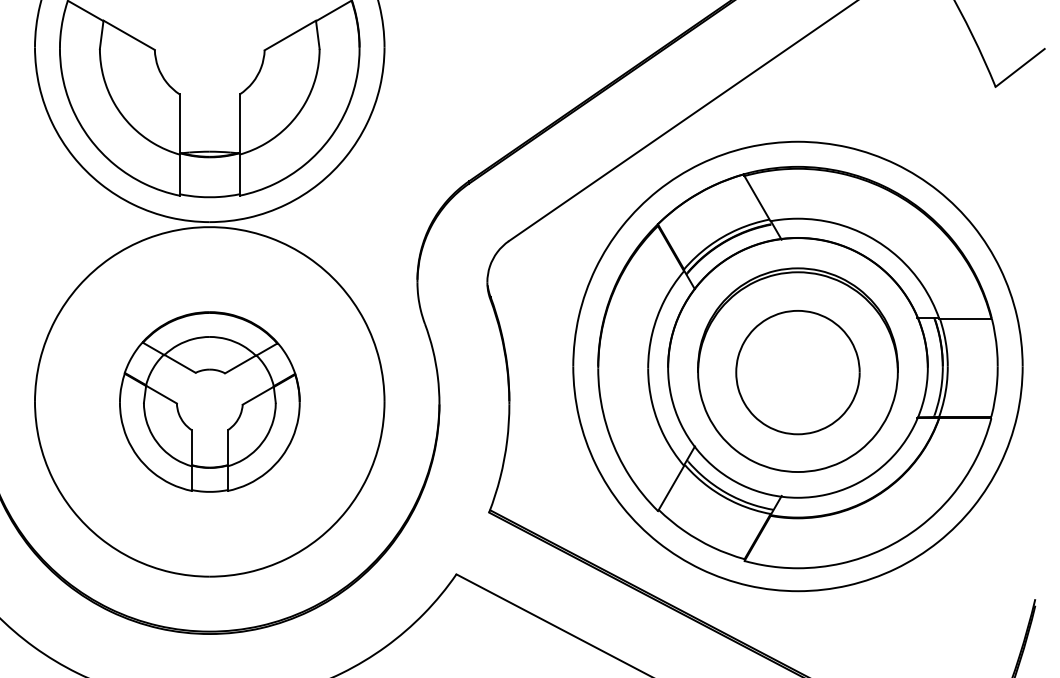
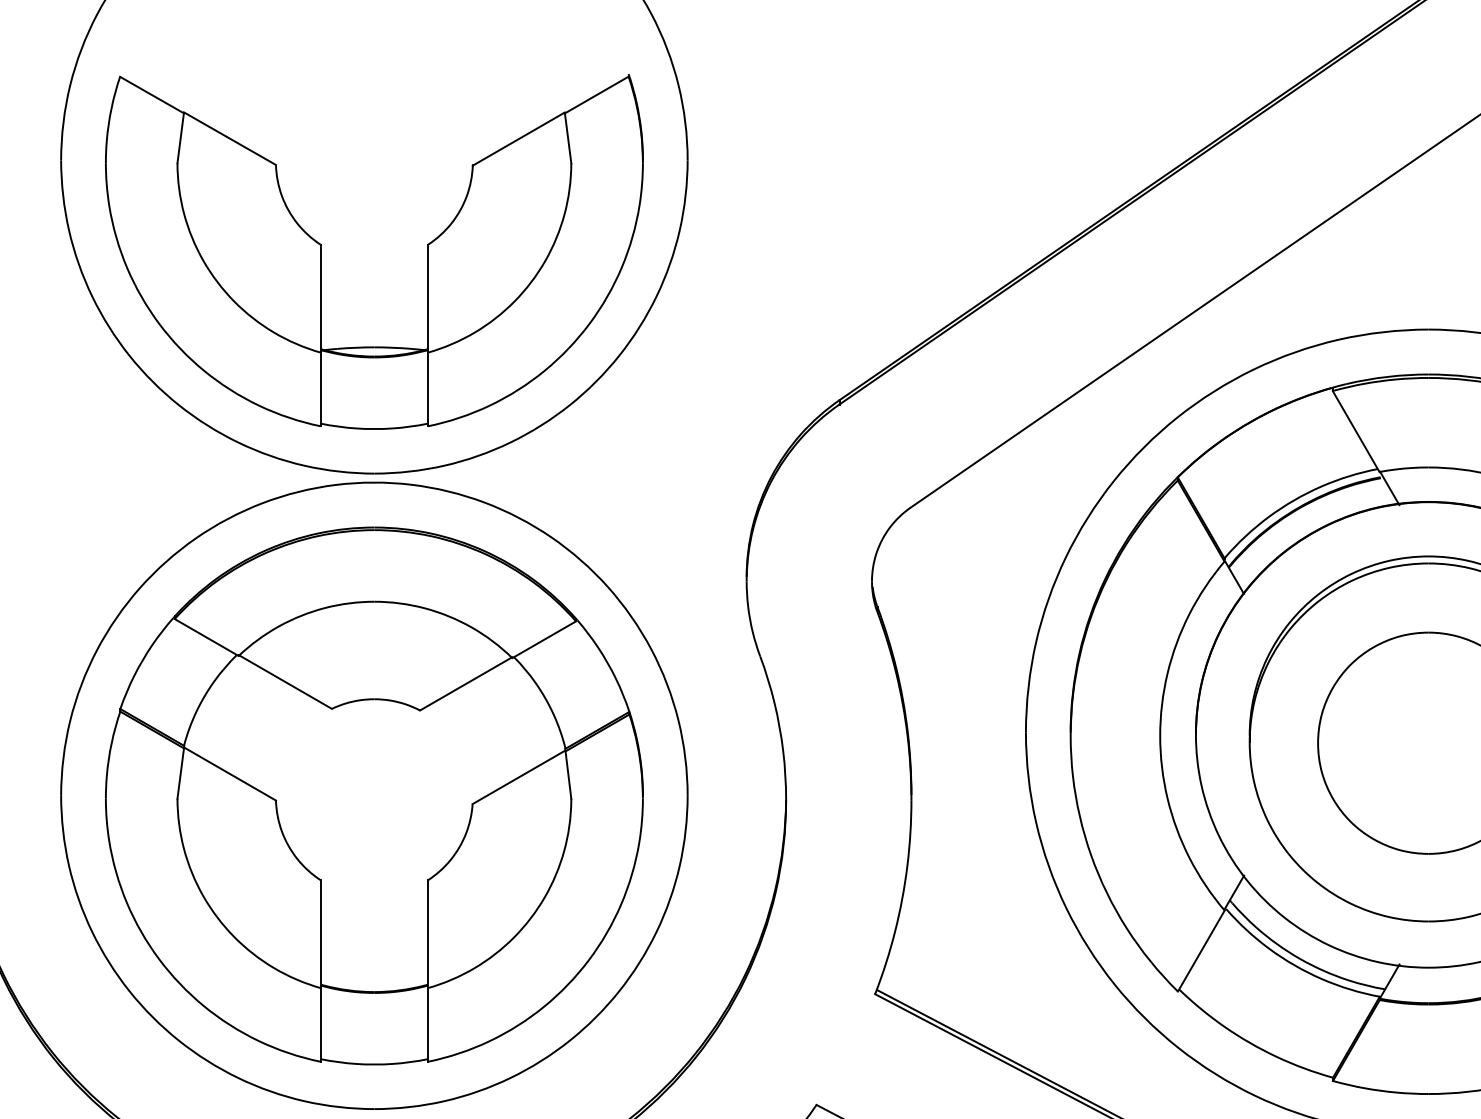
part: (209, 401) -> (373, 795), size x1.67

